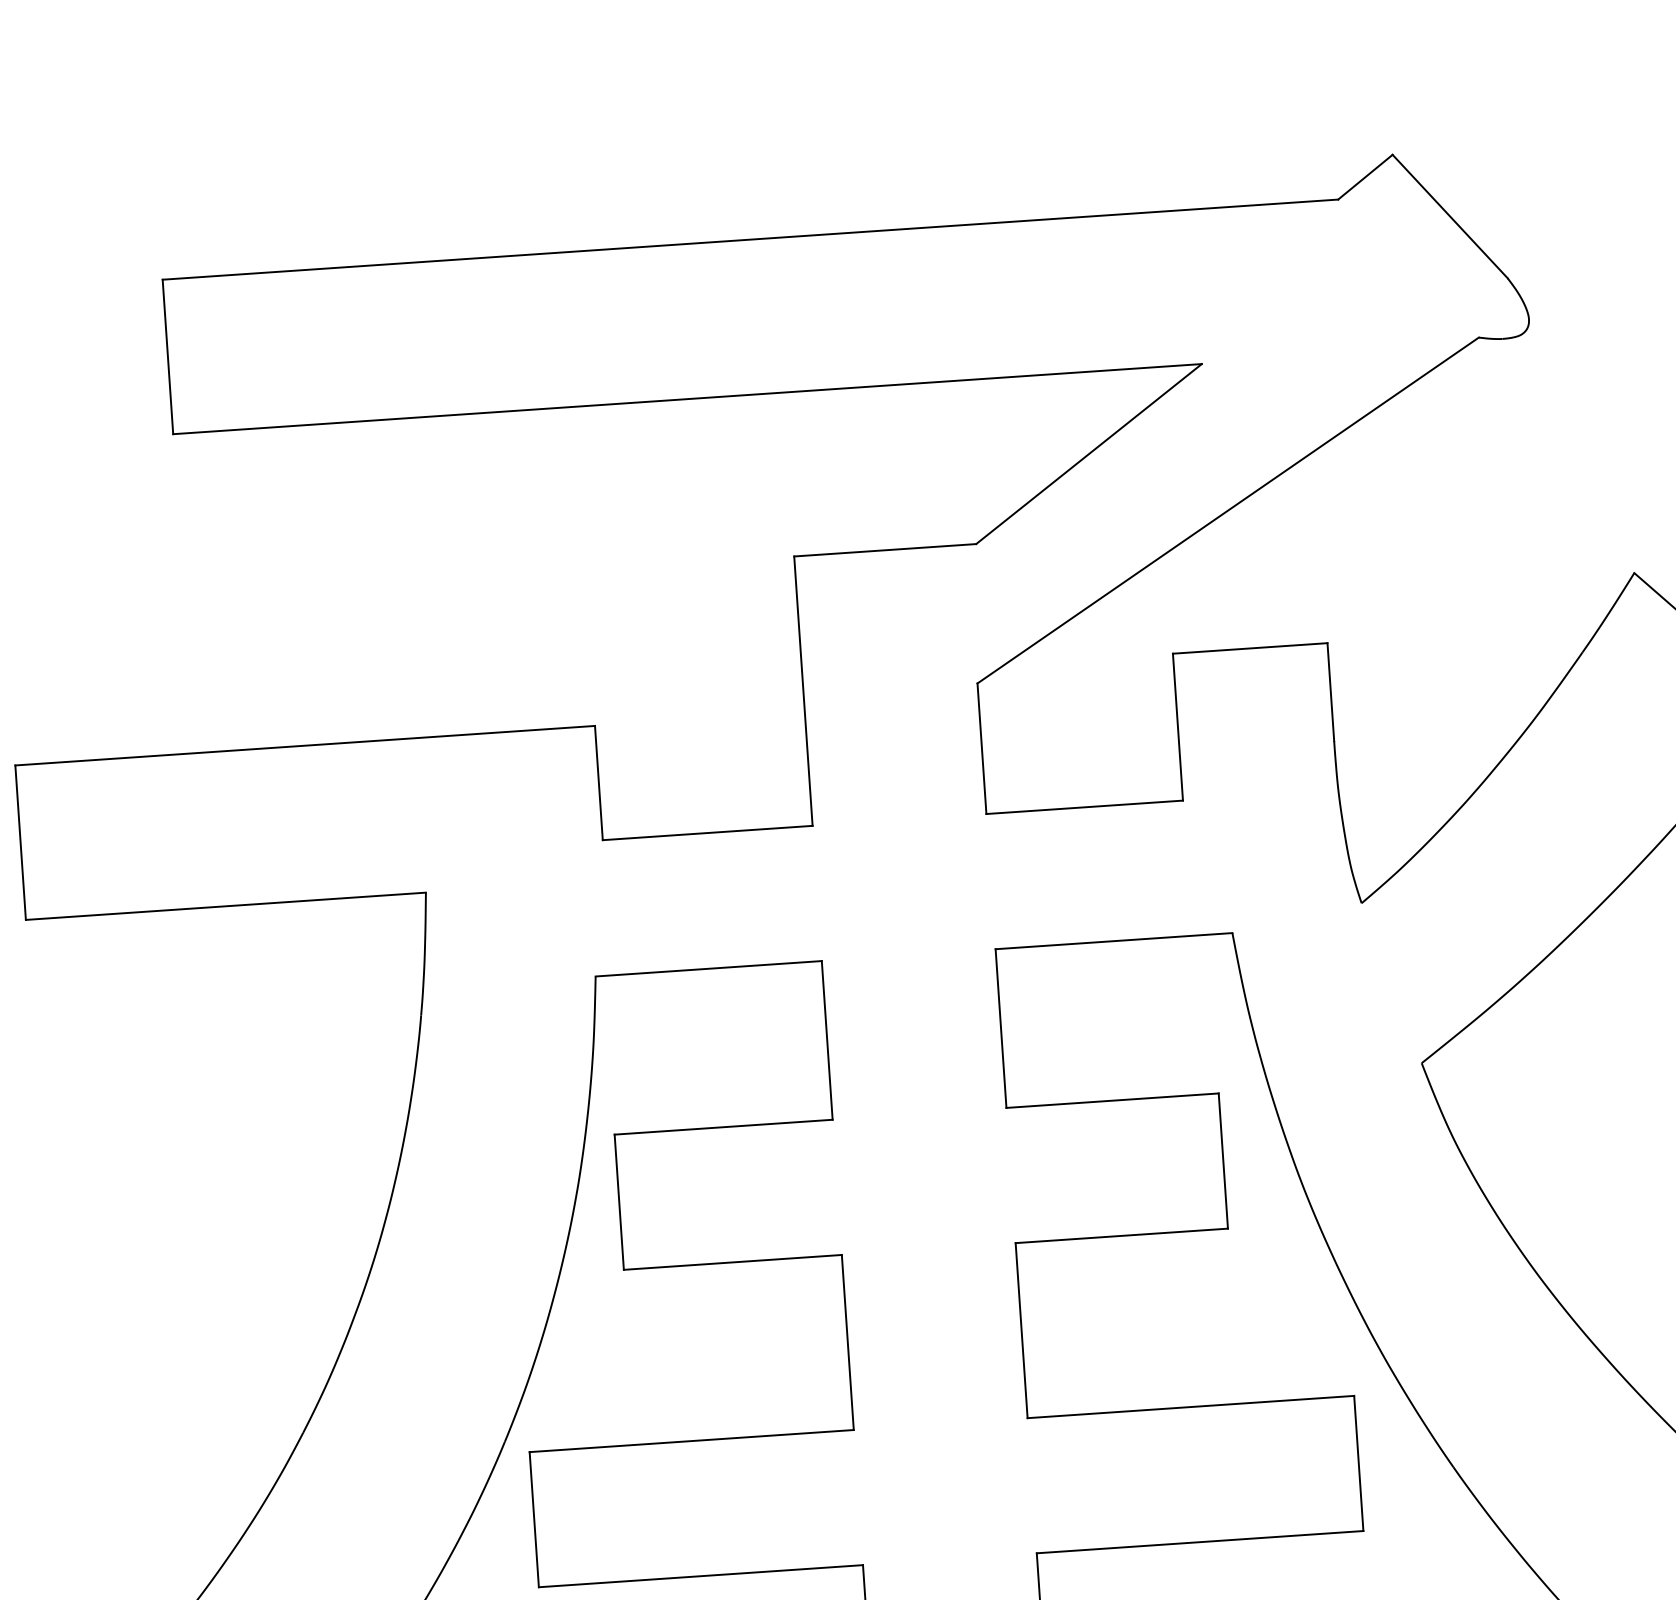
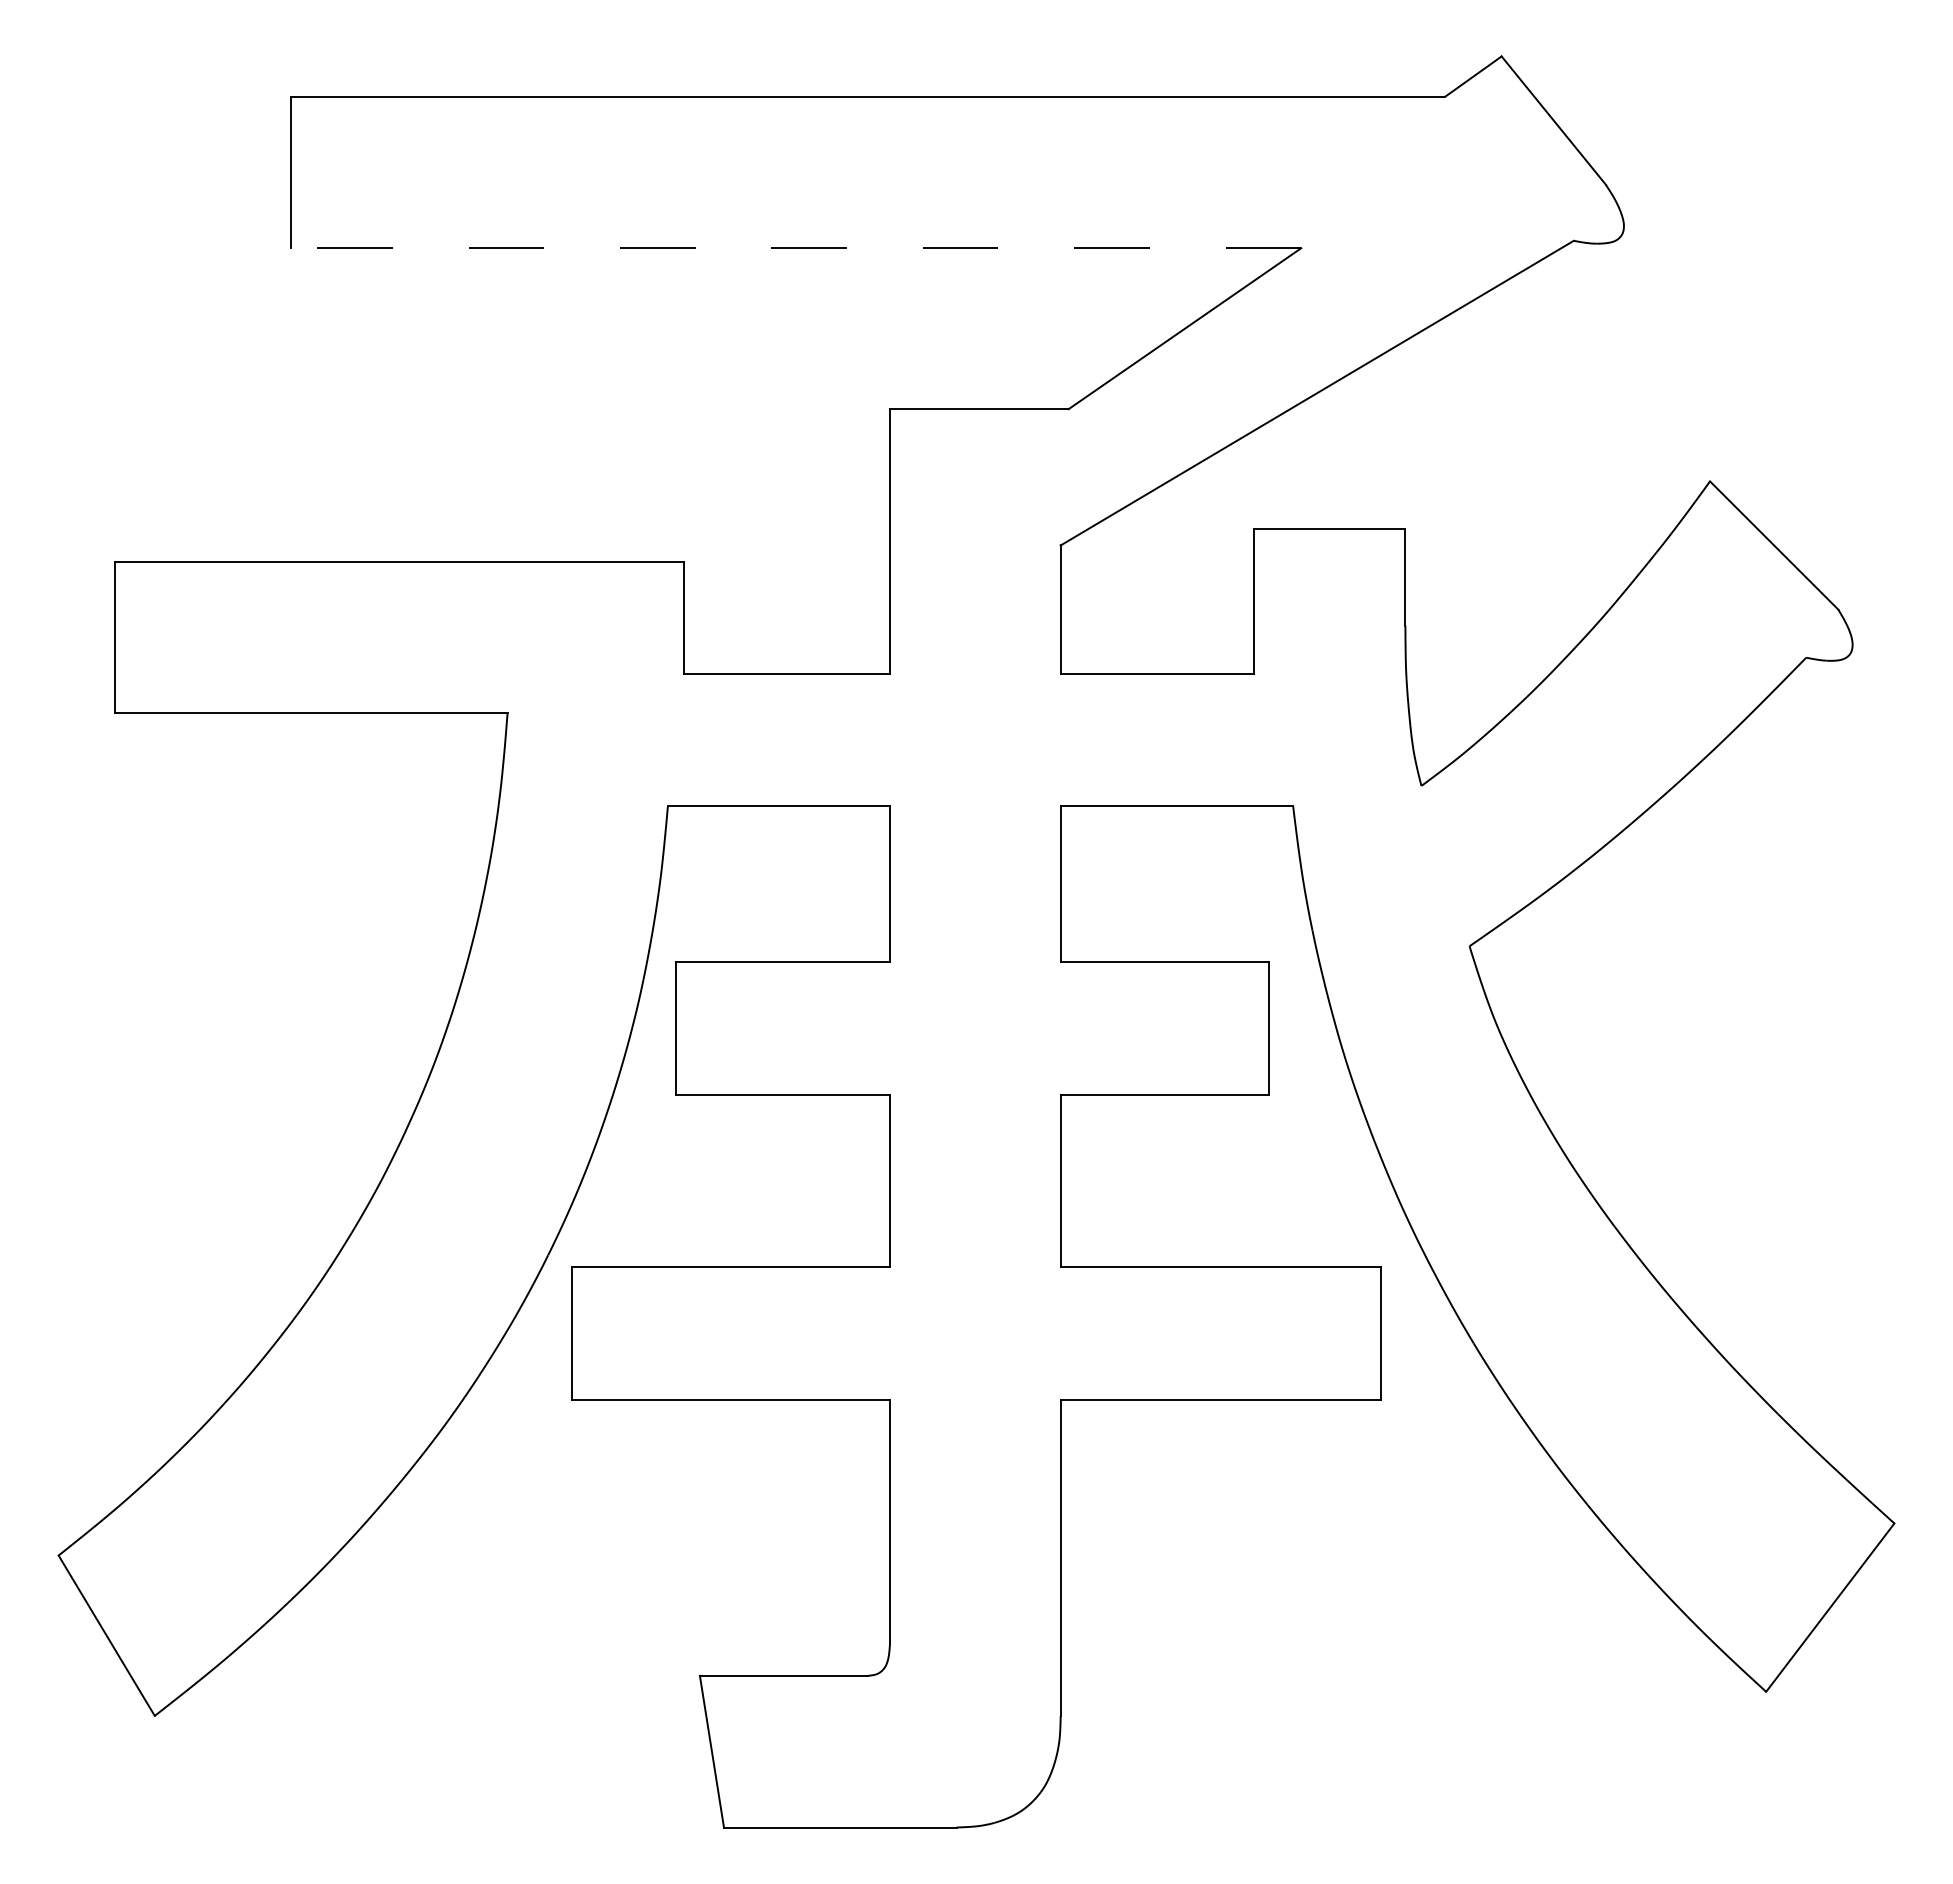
line: (686, 399) -> (795, 248), solid -> dashed

